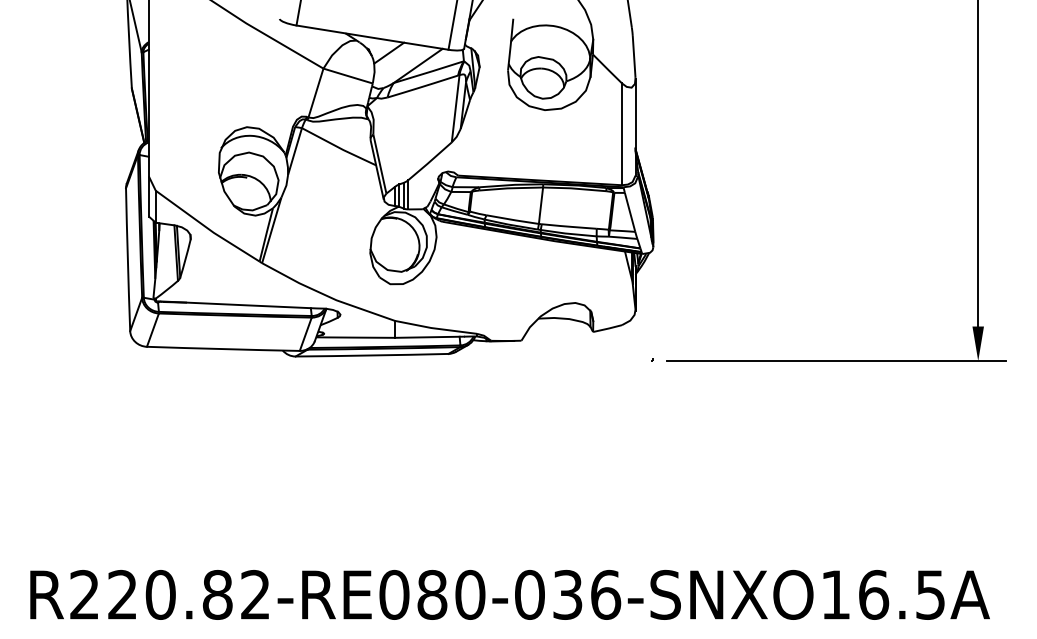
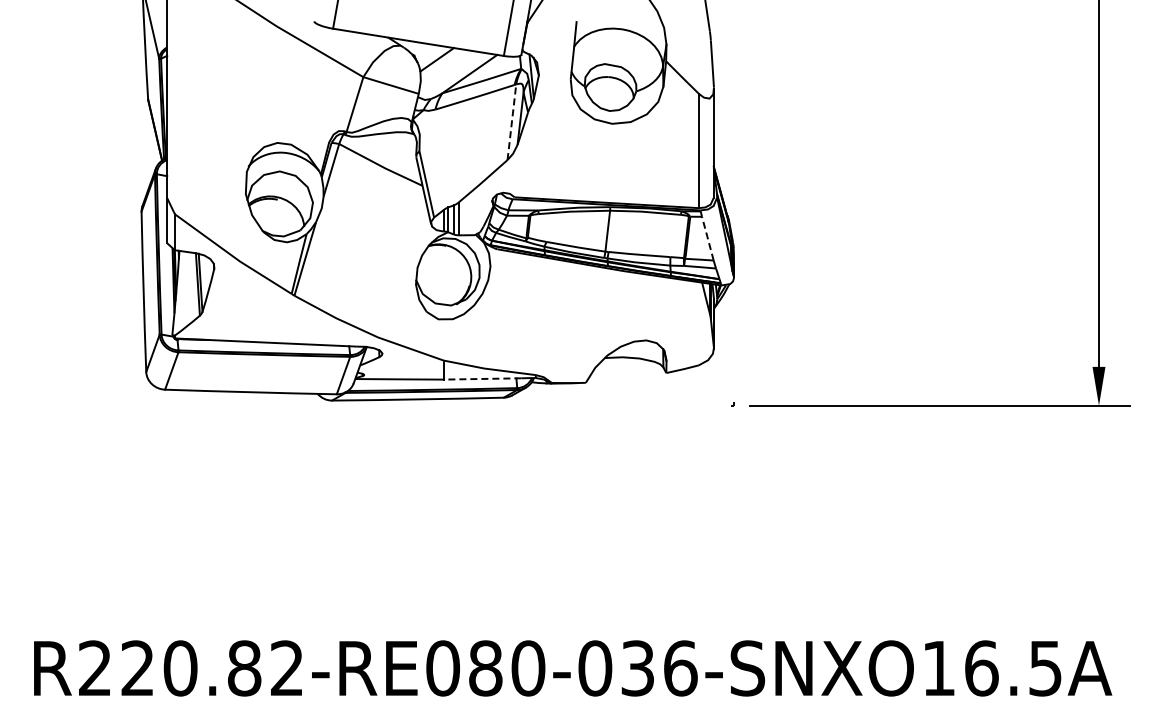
line: (455, 108) -> (511, 121), solid -> dashed
line: (629, 211) -> (707, 237), solid -> dashed
line: (429, 336) -> (482, 378), solid -> dashed

